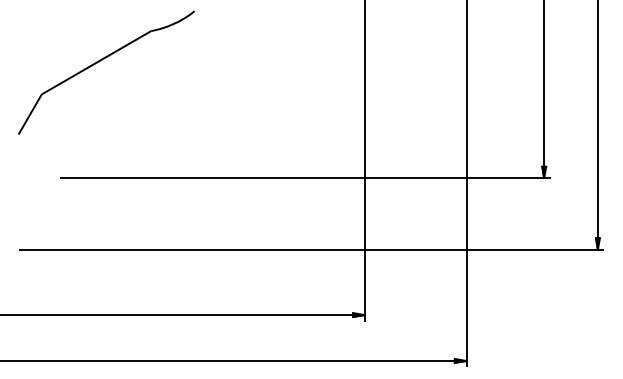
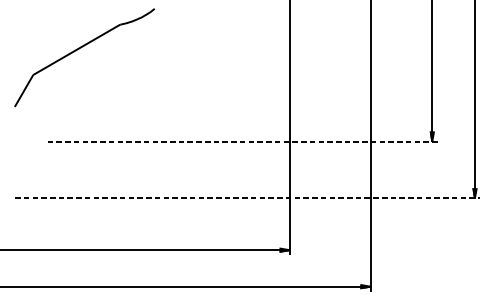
line: (305, 178) -> (242, 141), solid -> dashed
line: (311, 249) -> (247, 198), solid -> dashed

